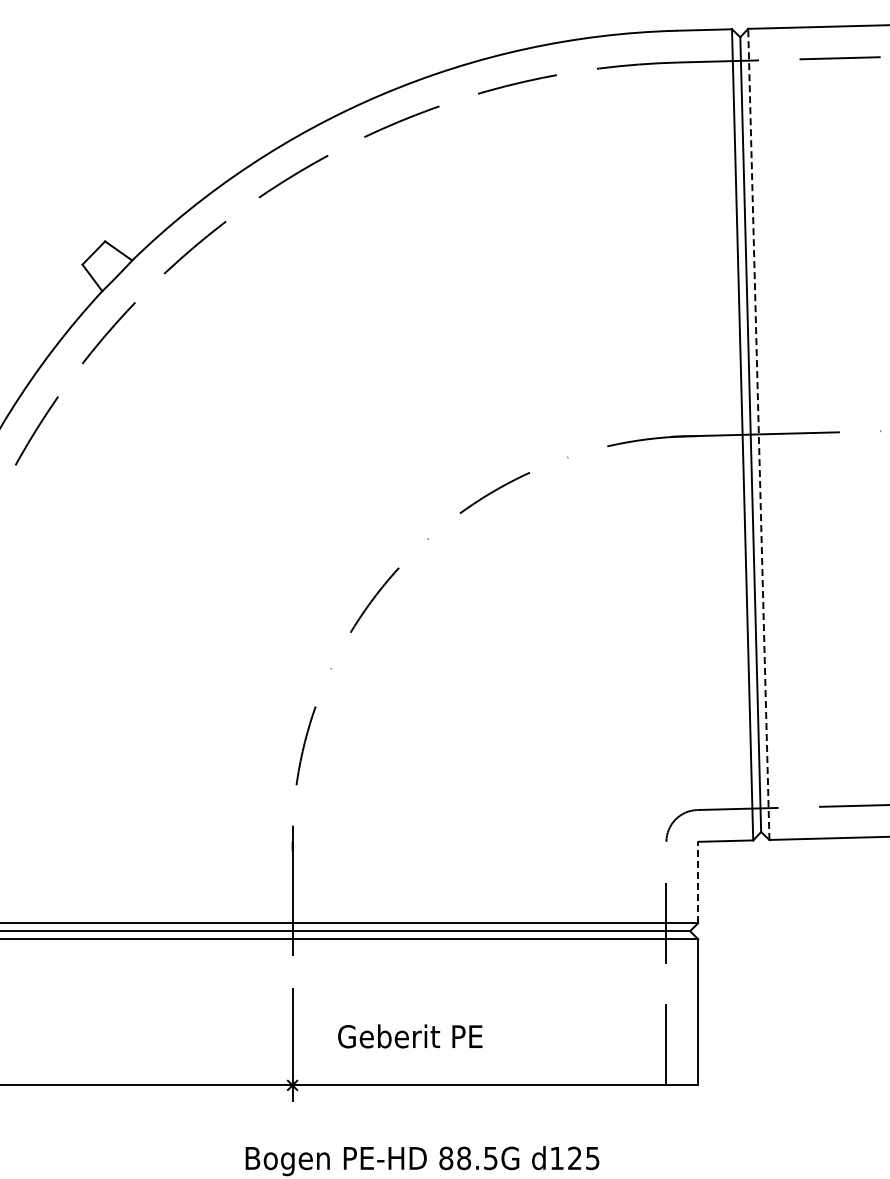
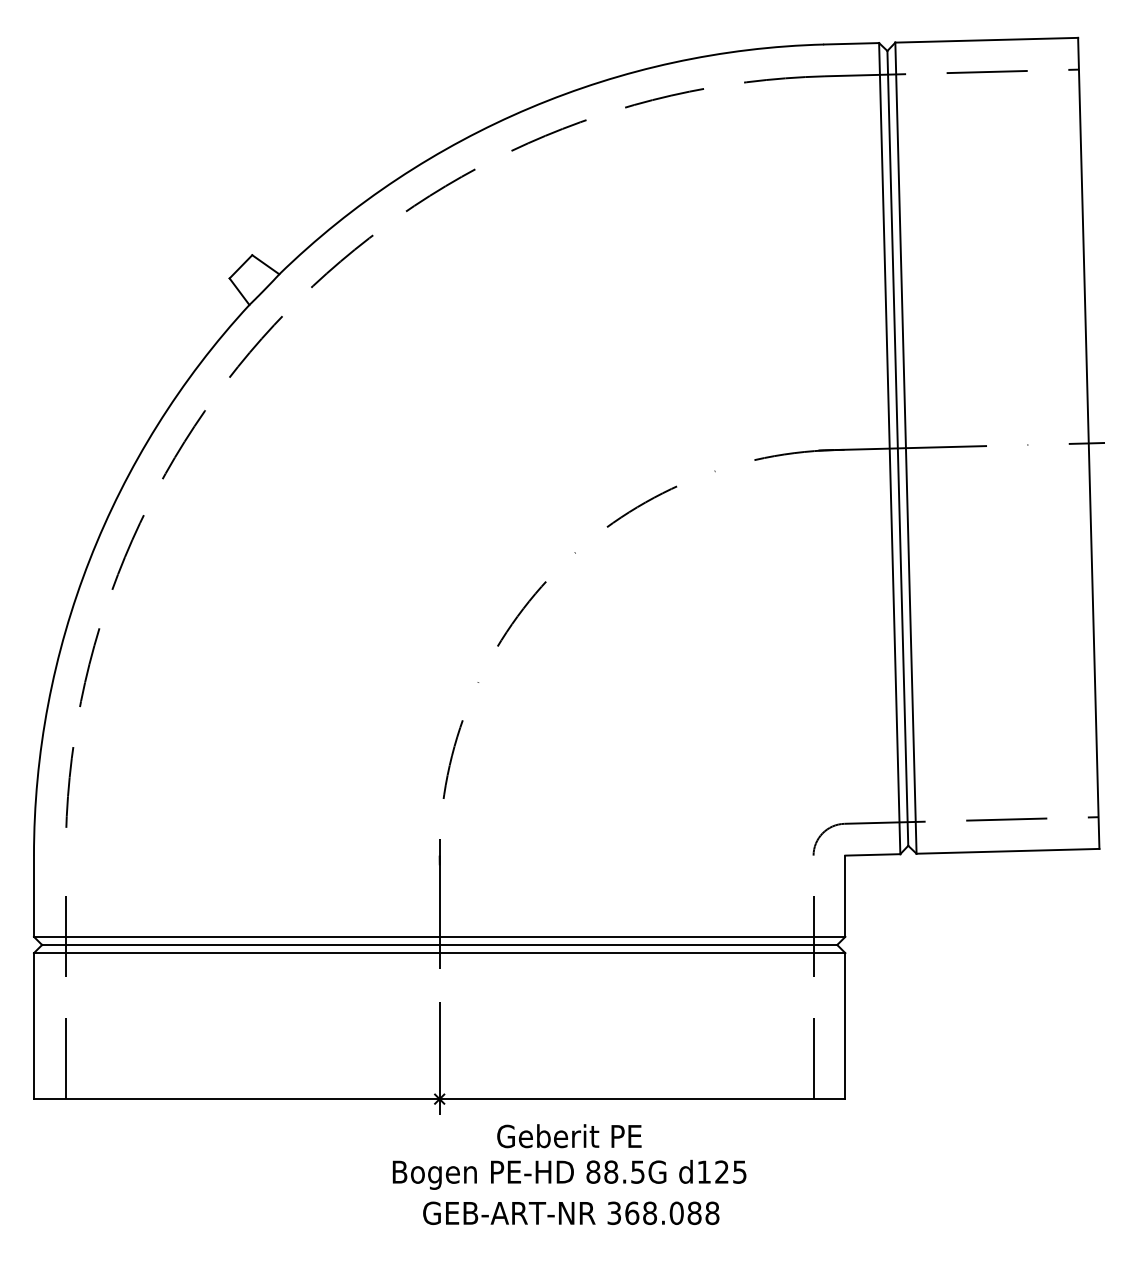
line: (758, 434) -> (905, 448), dashed -> solid
line: (698, 882) -> (845, 896), dashed -> solid
text: (410, 1036) -> (569, 1136), moved

